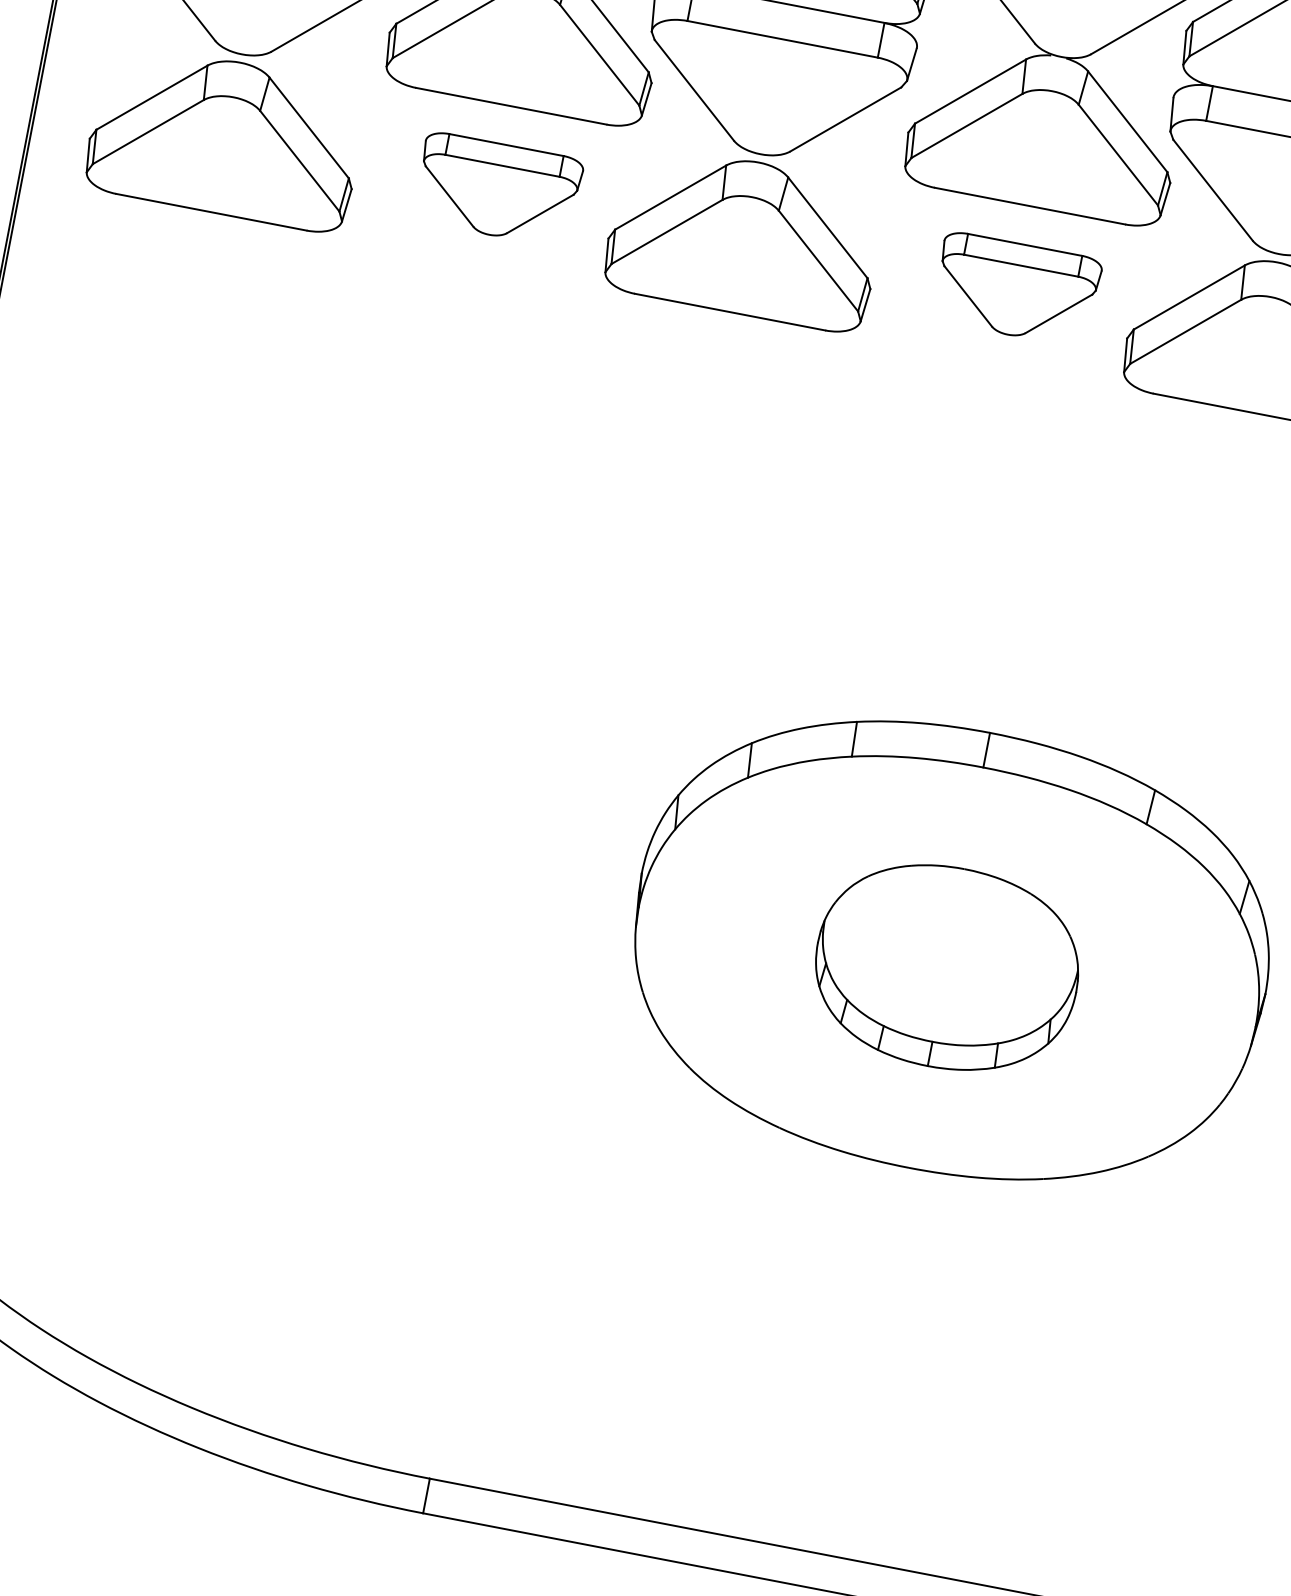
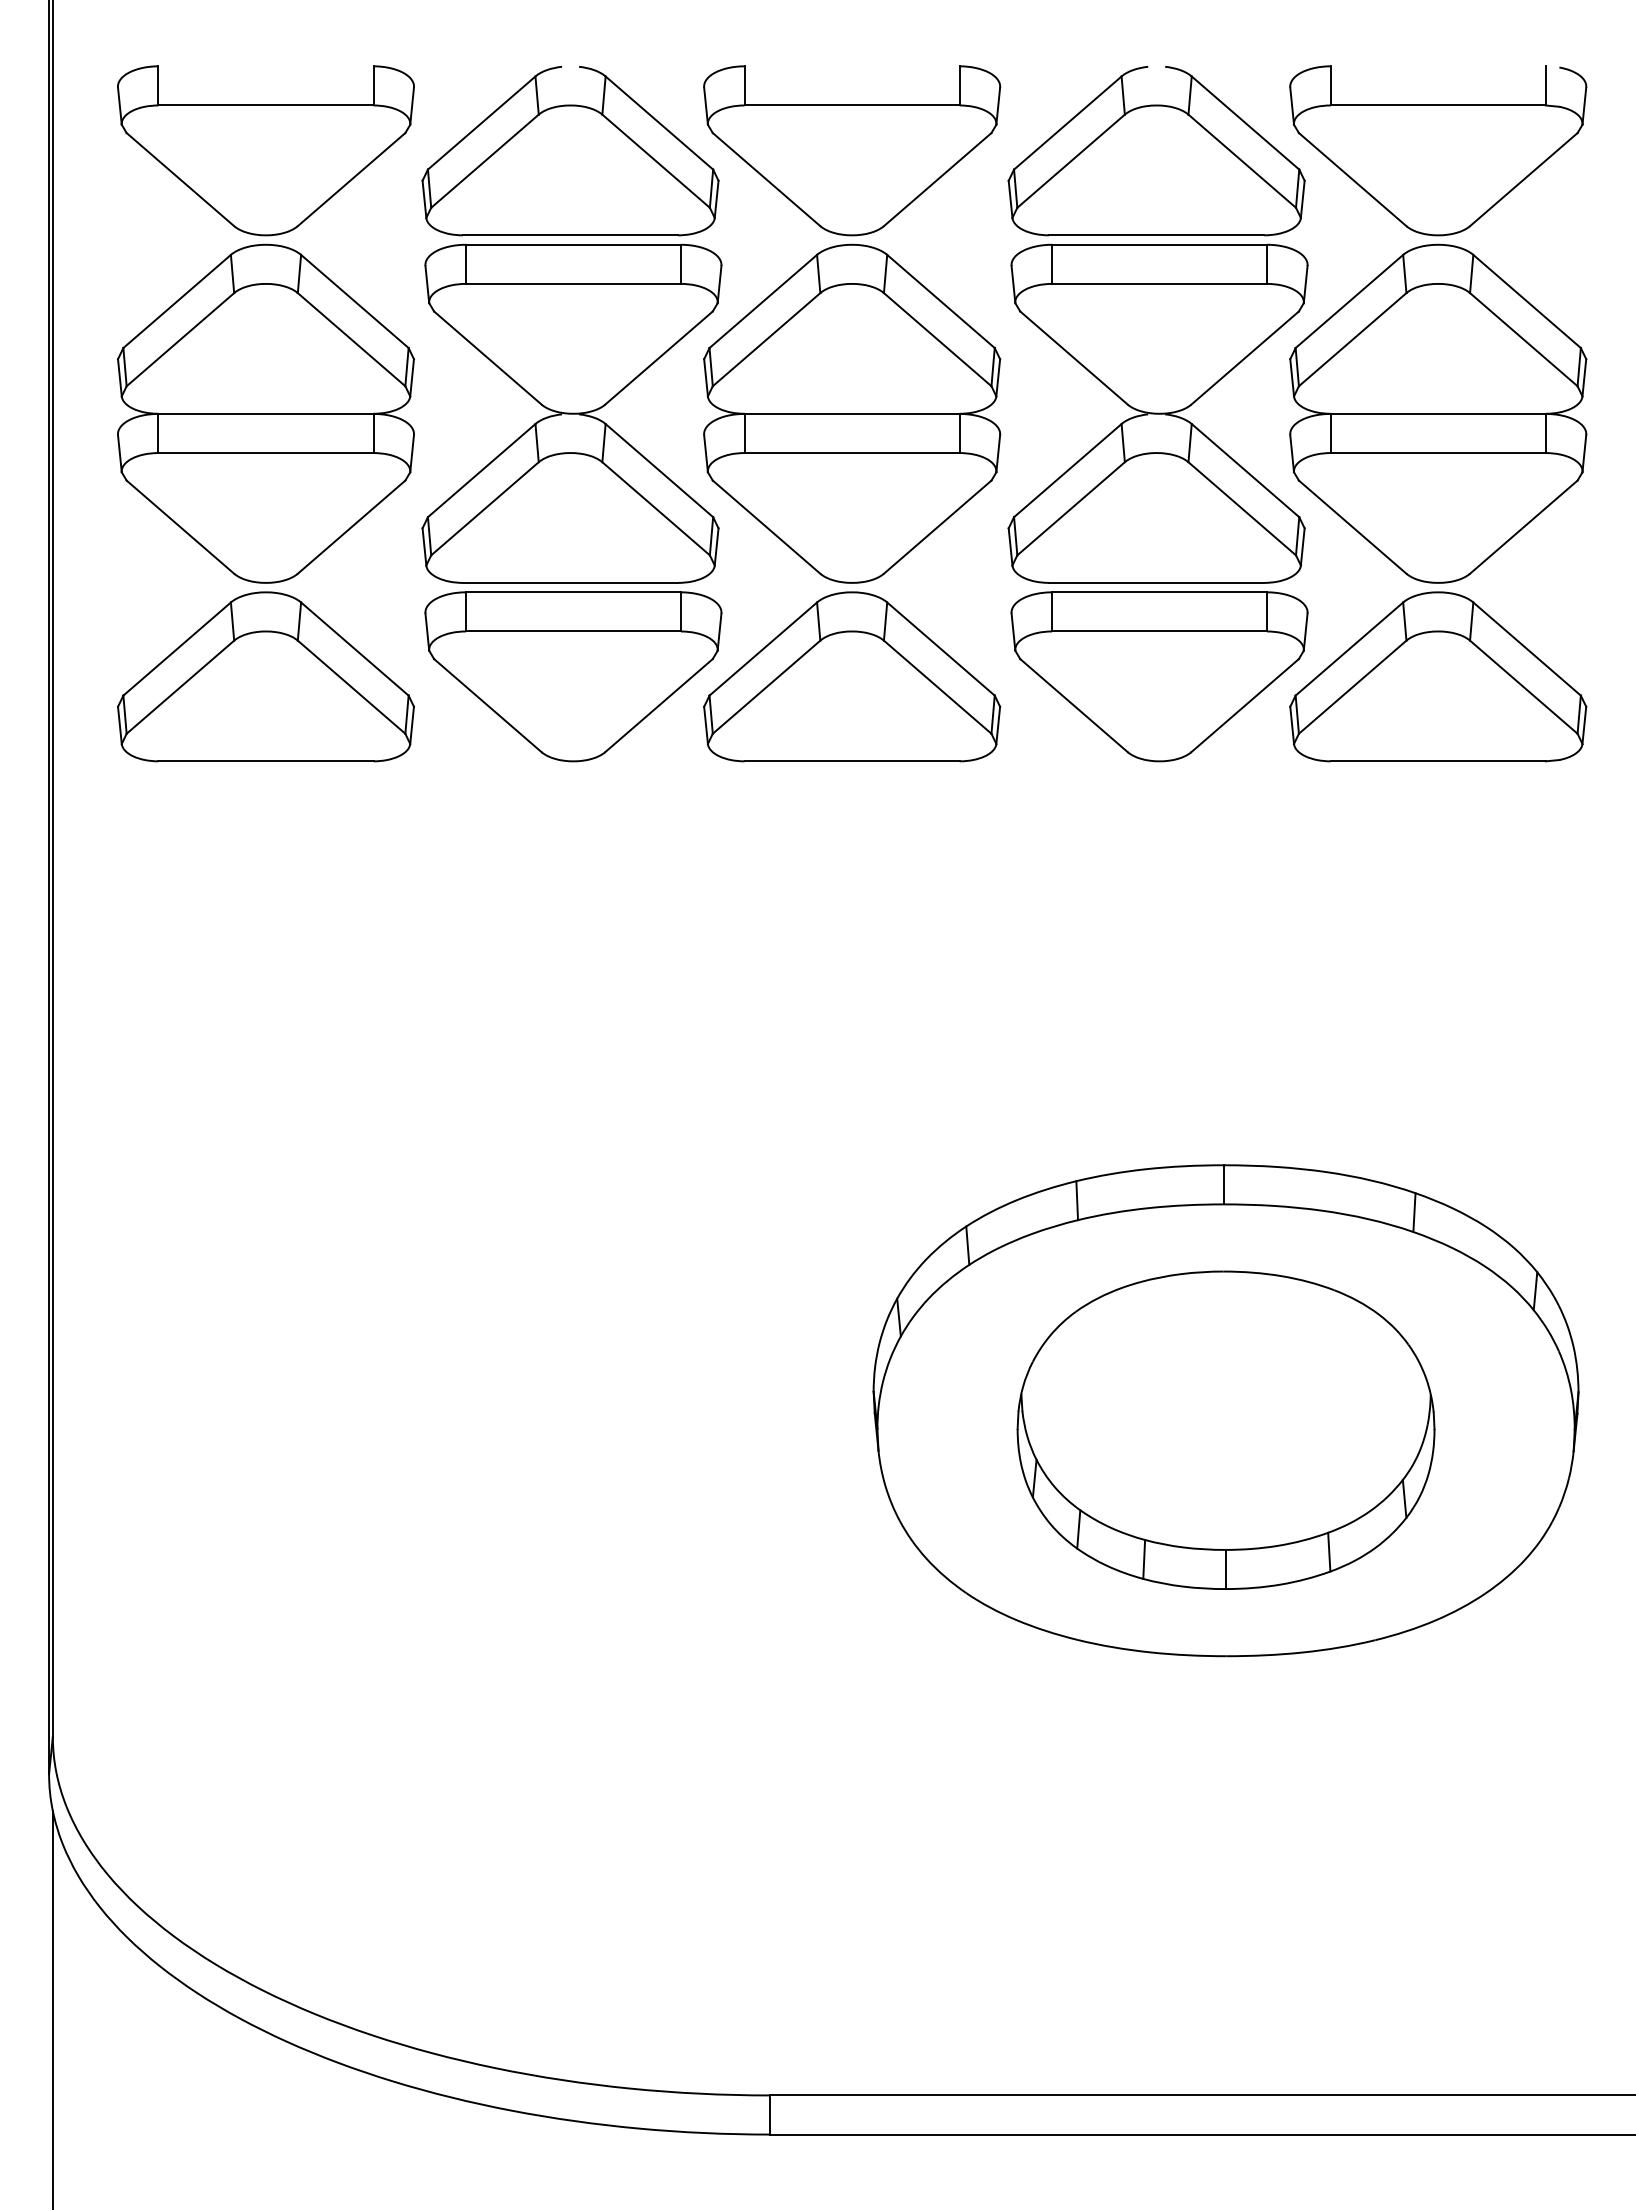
part: (498, 189) -> (573, 676), size x1.67
part: (1016, 289) -> (1159, 676), size x1.67
part: (946, 967) -> (1225, 1429), size x1.43

